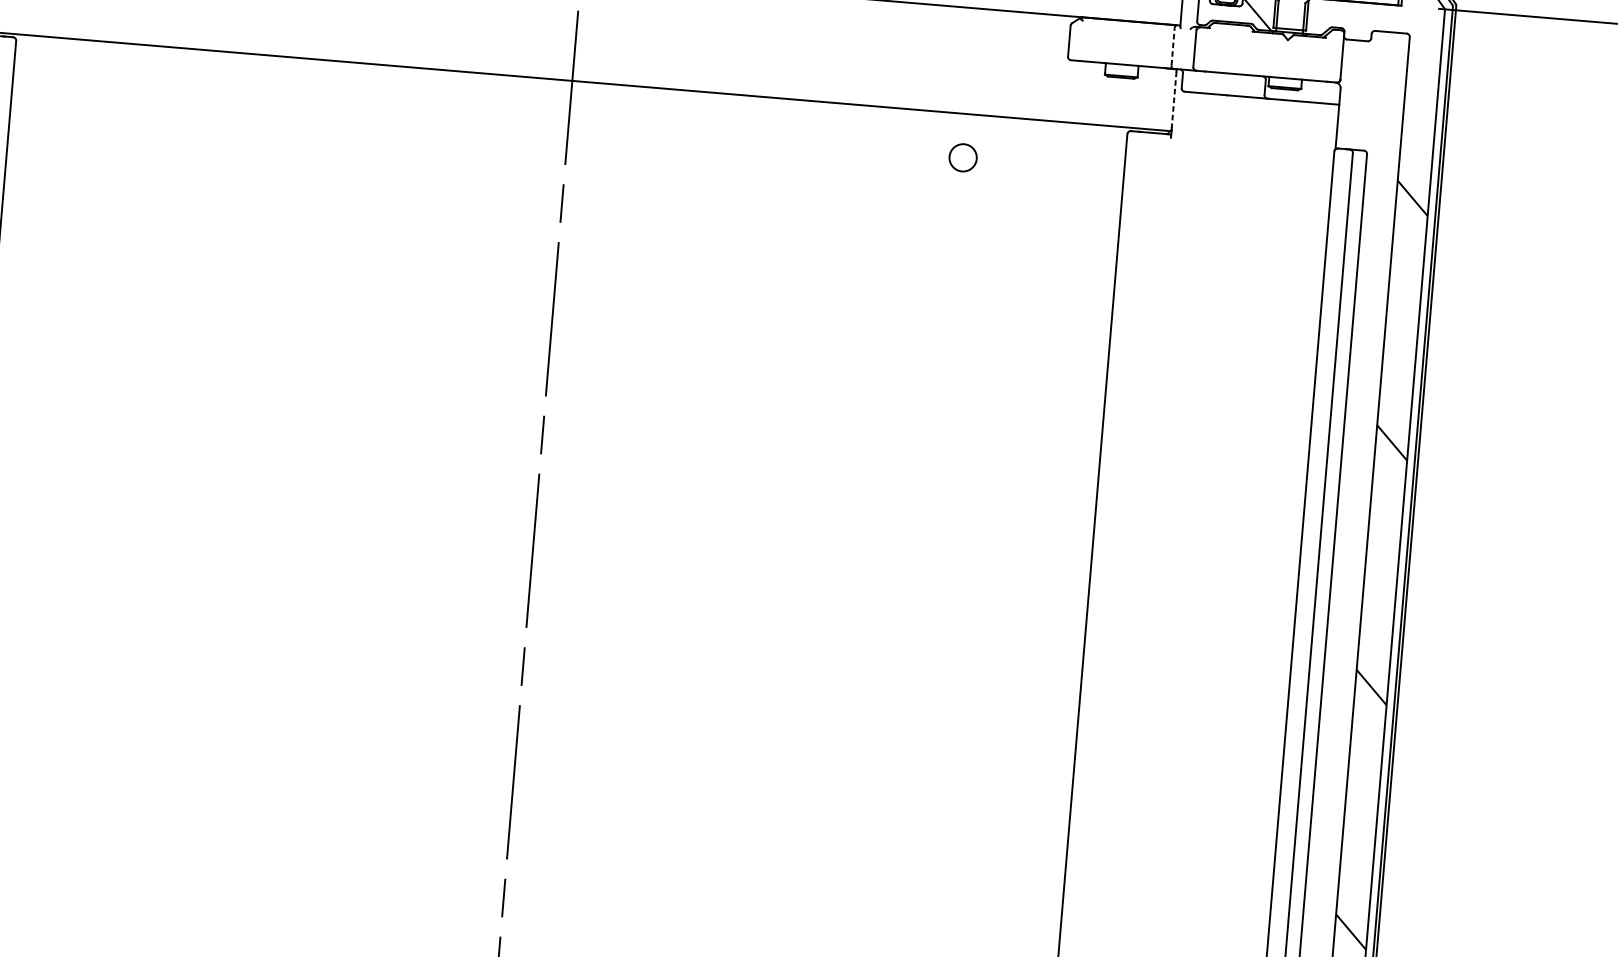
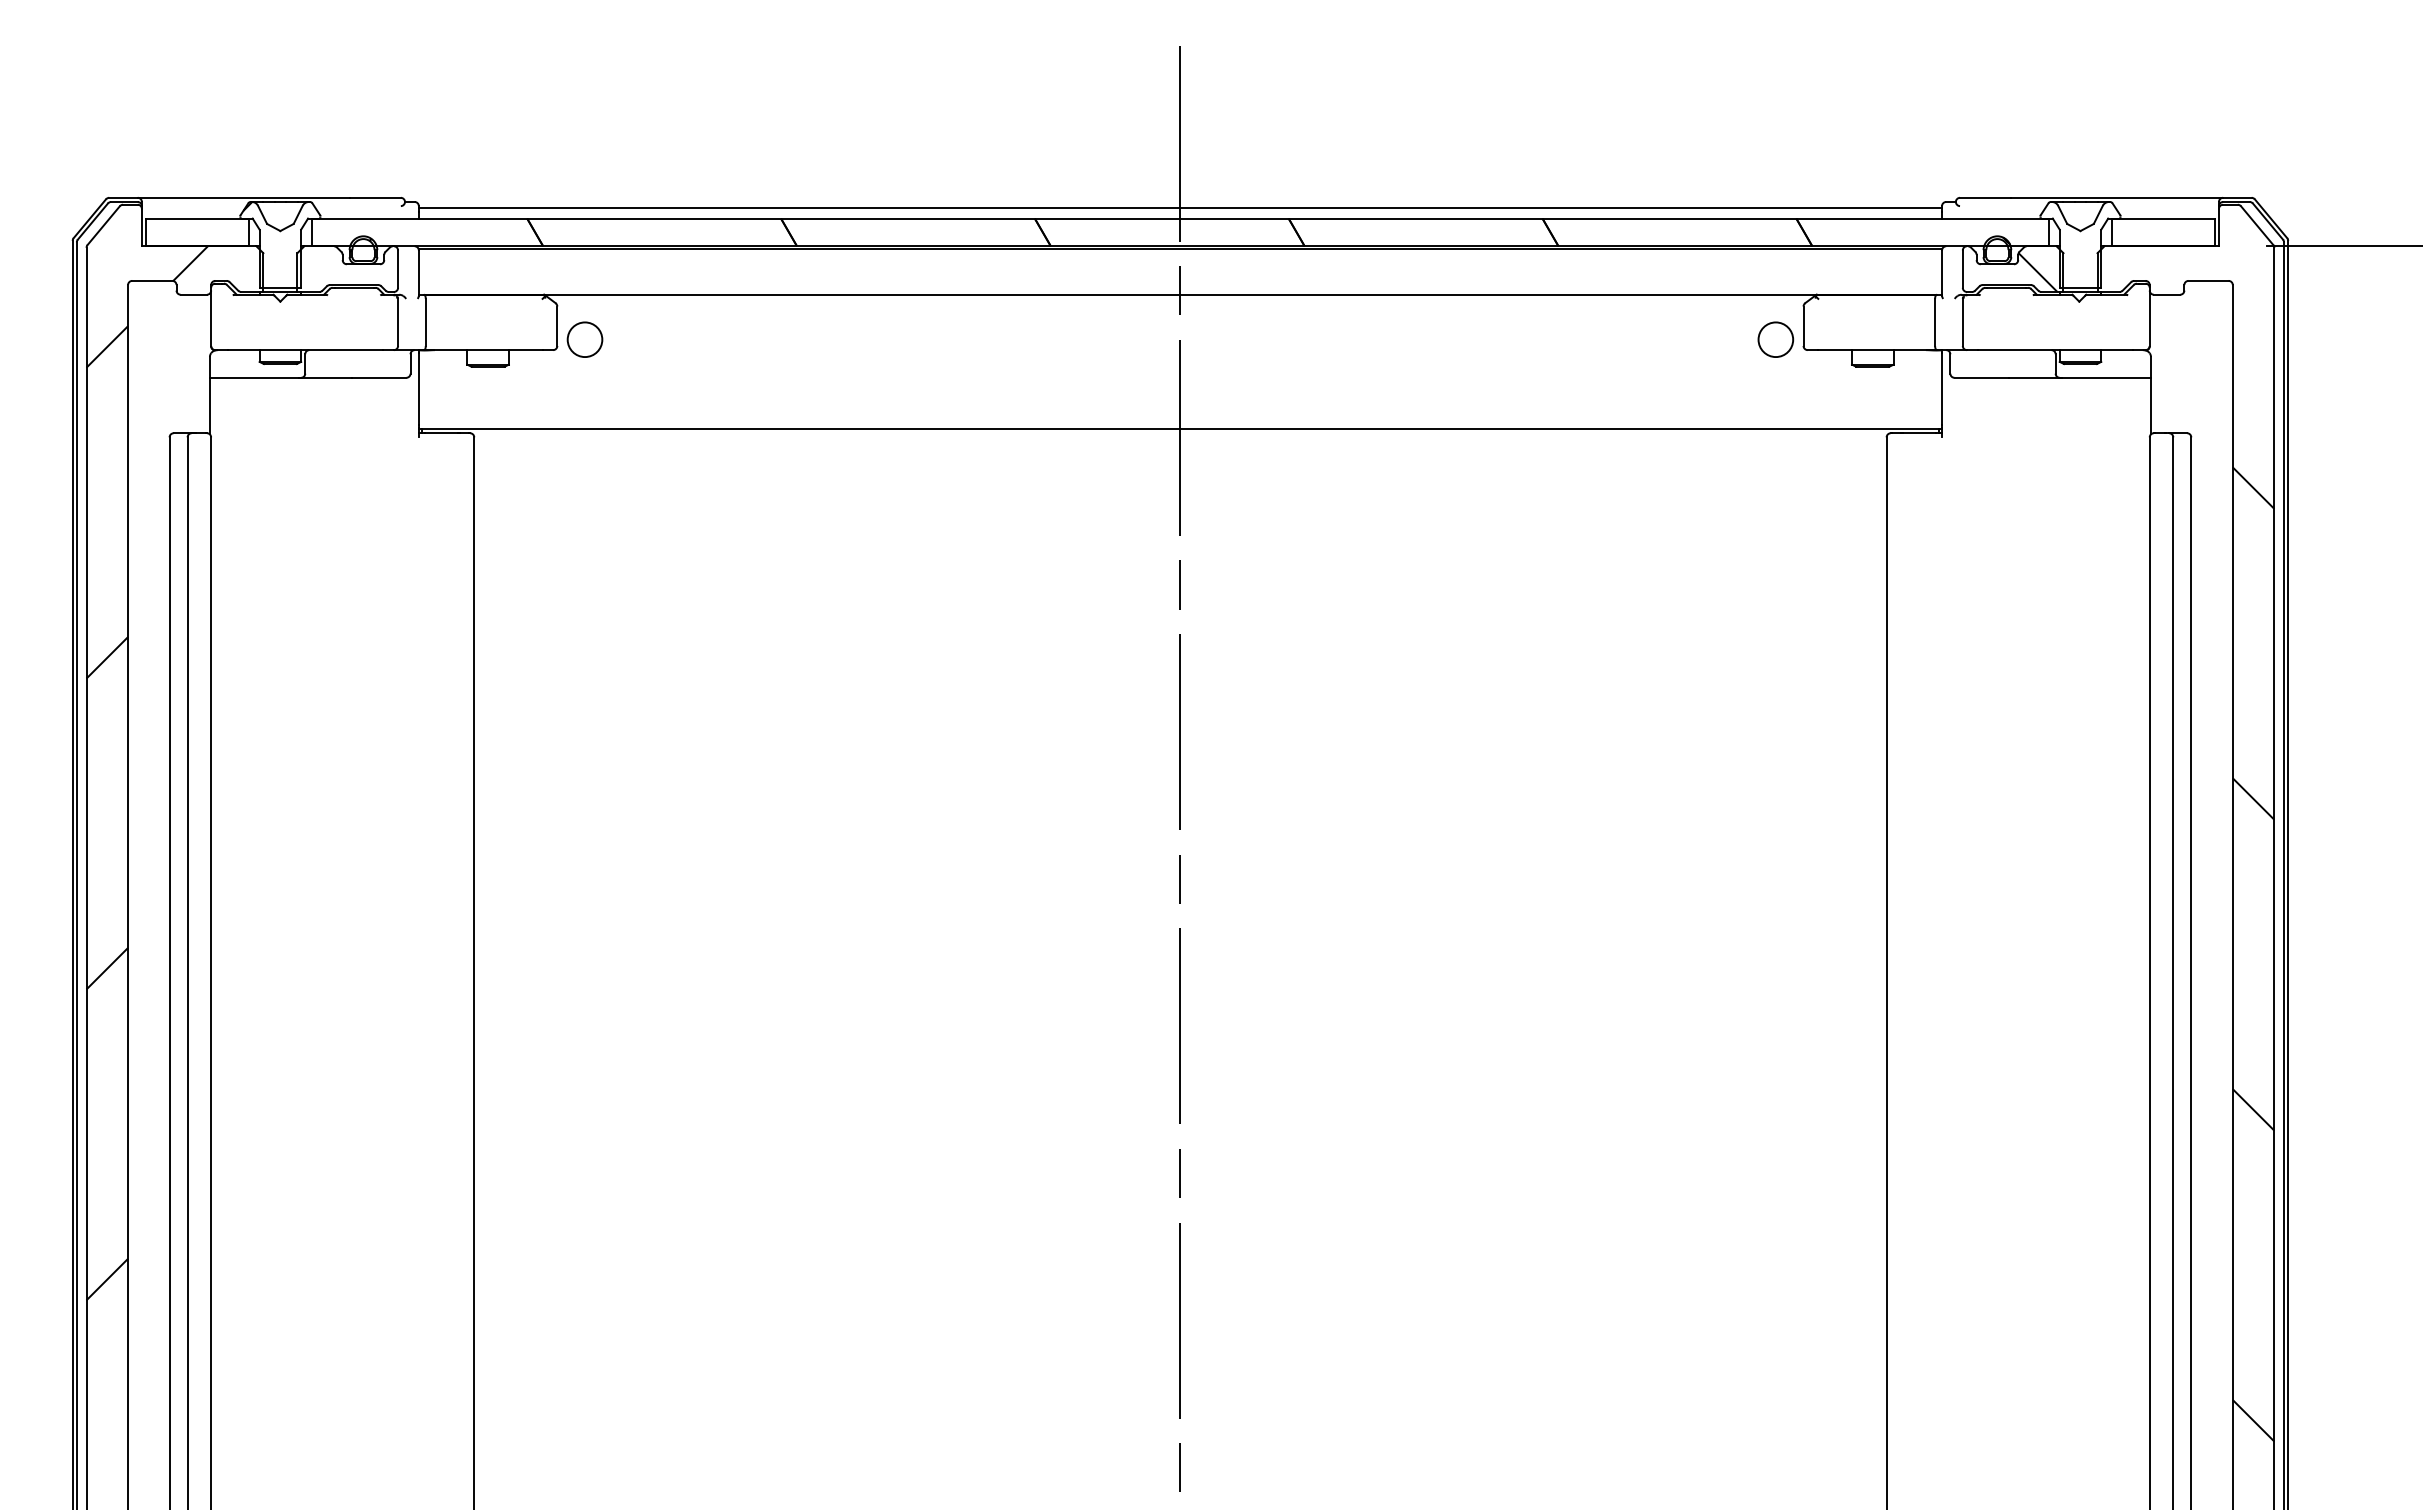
line: (1173, 46) -> (1935, 322), dashed -> solid
line: (1174, 100) -> (1942, 389), dashed -> solid
circle: (962, 157) -> (1775, 339), moved

